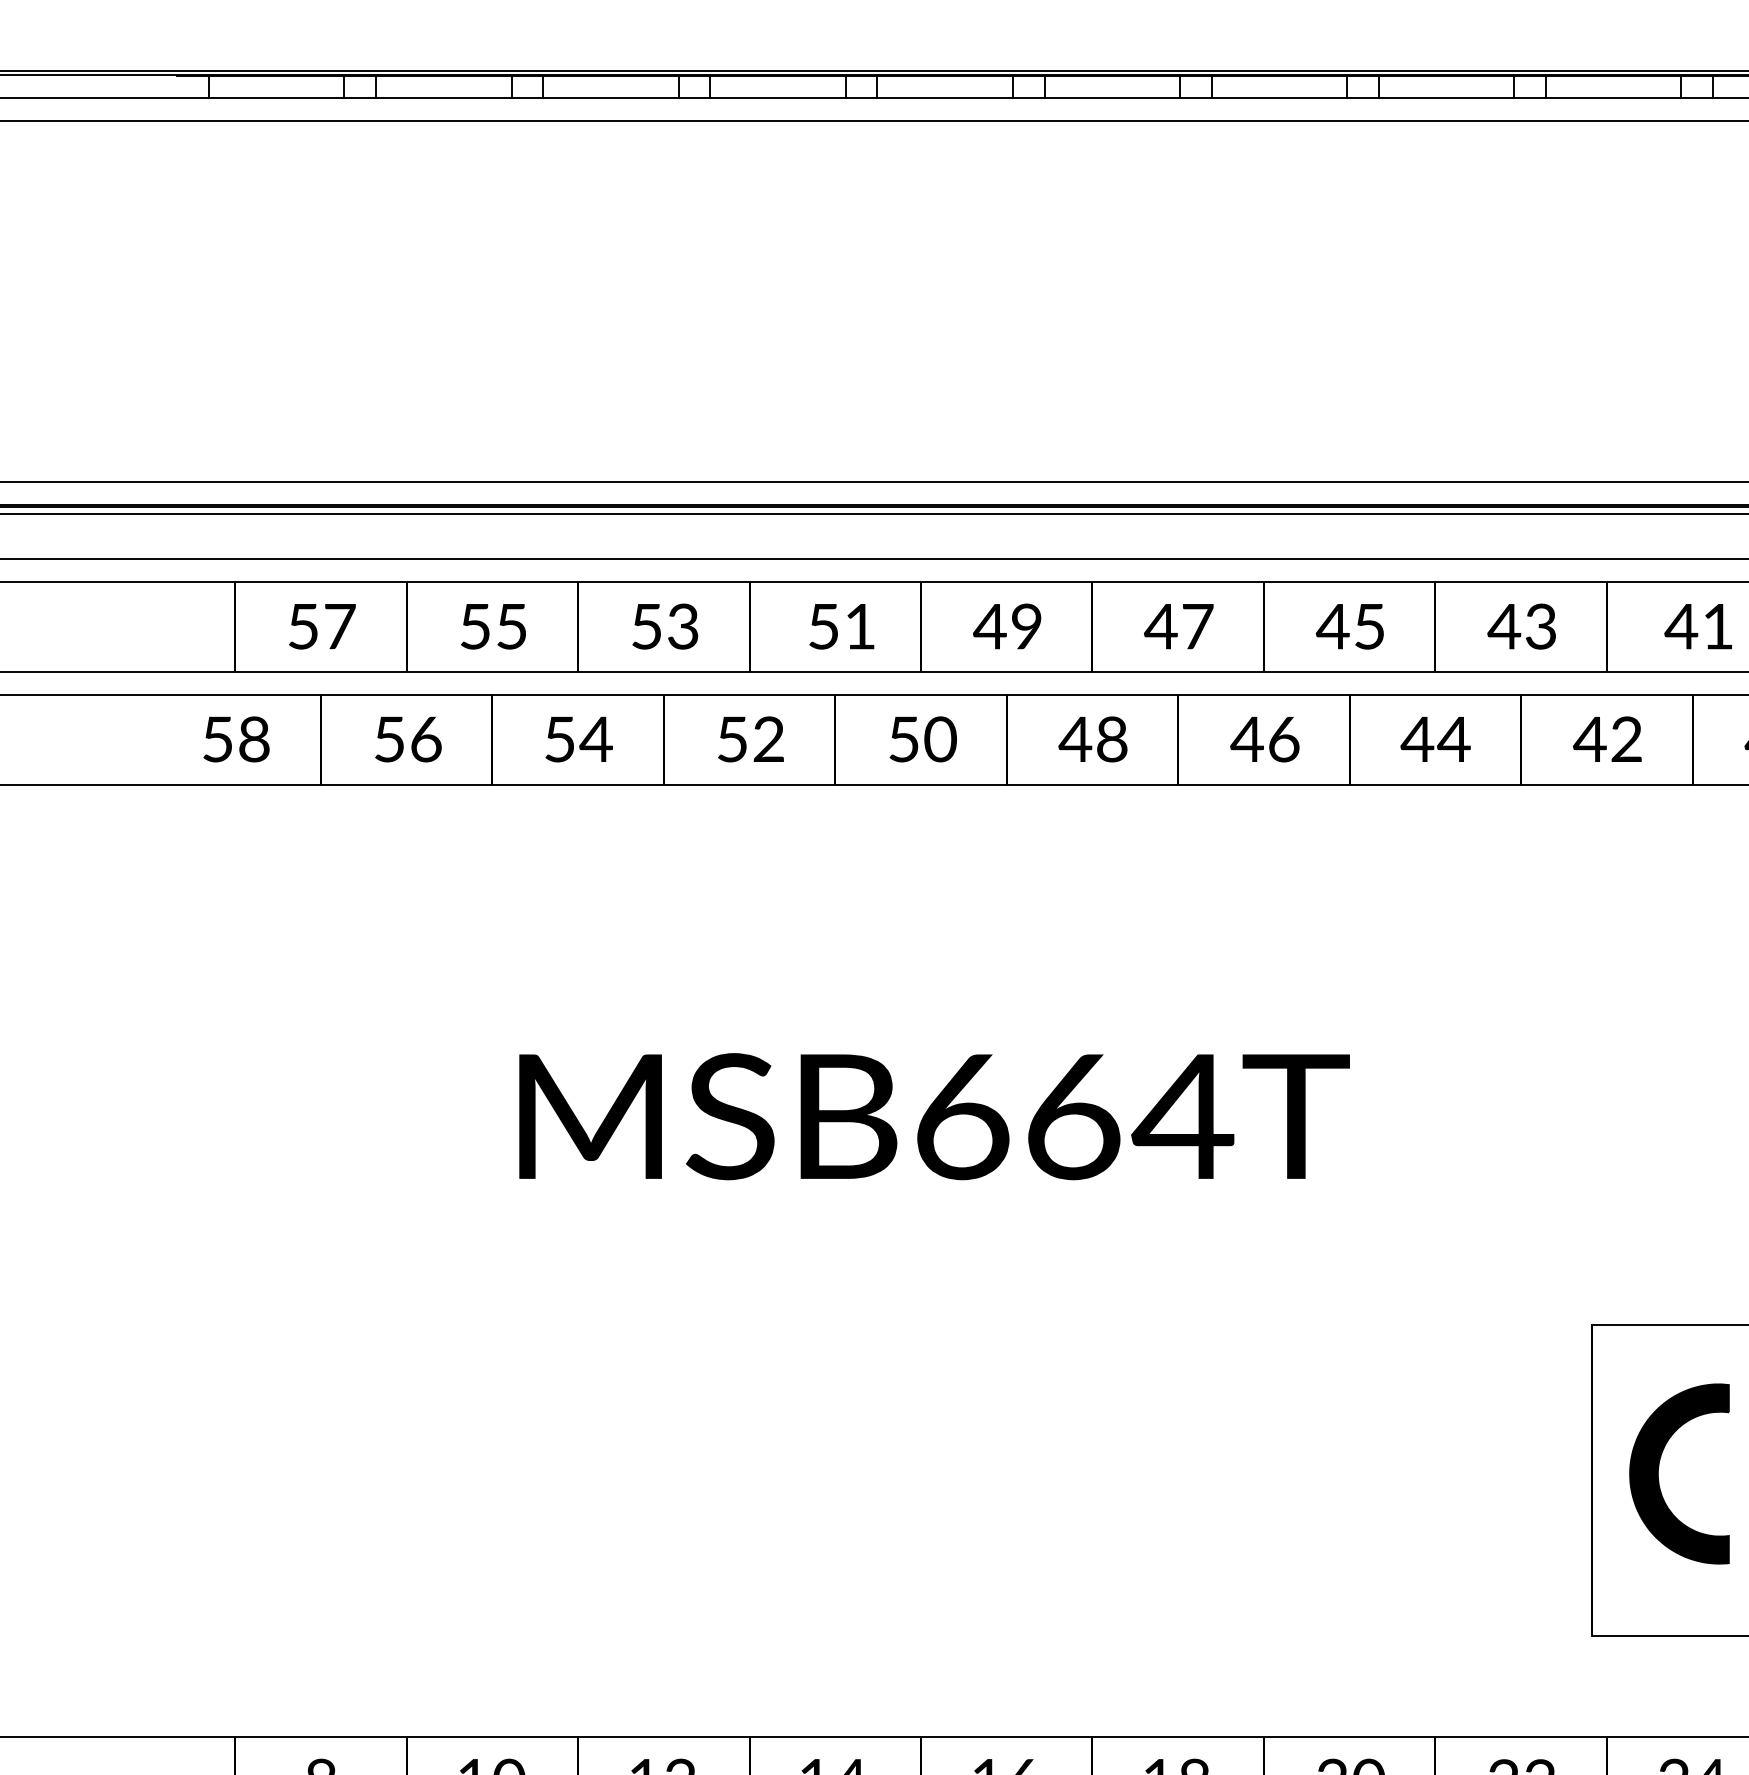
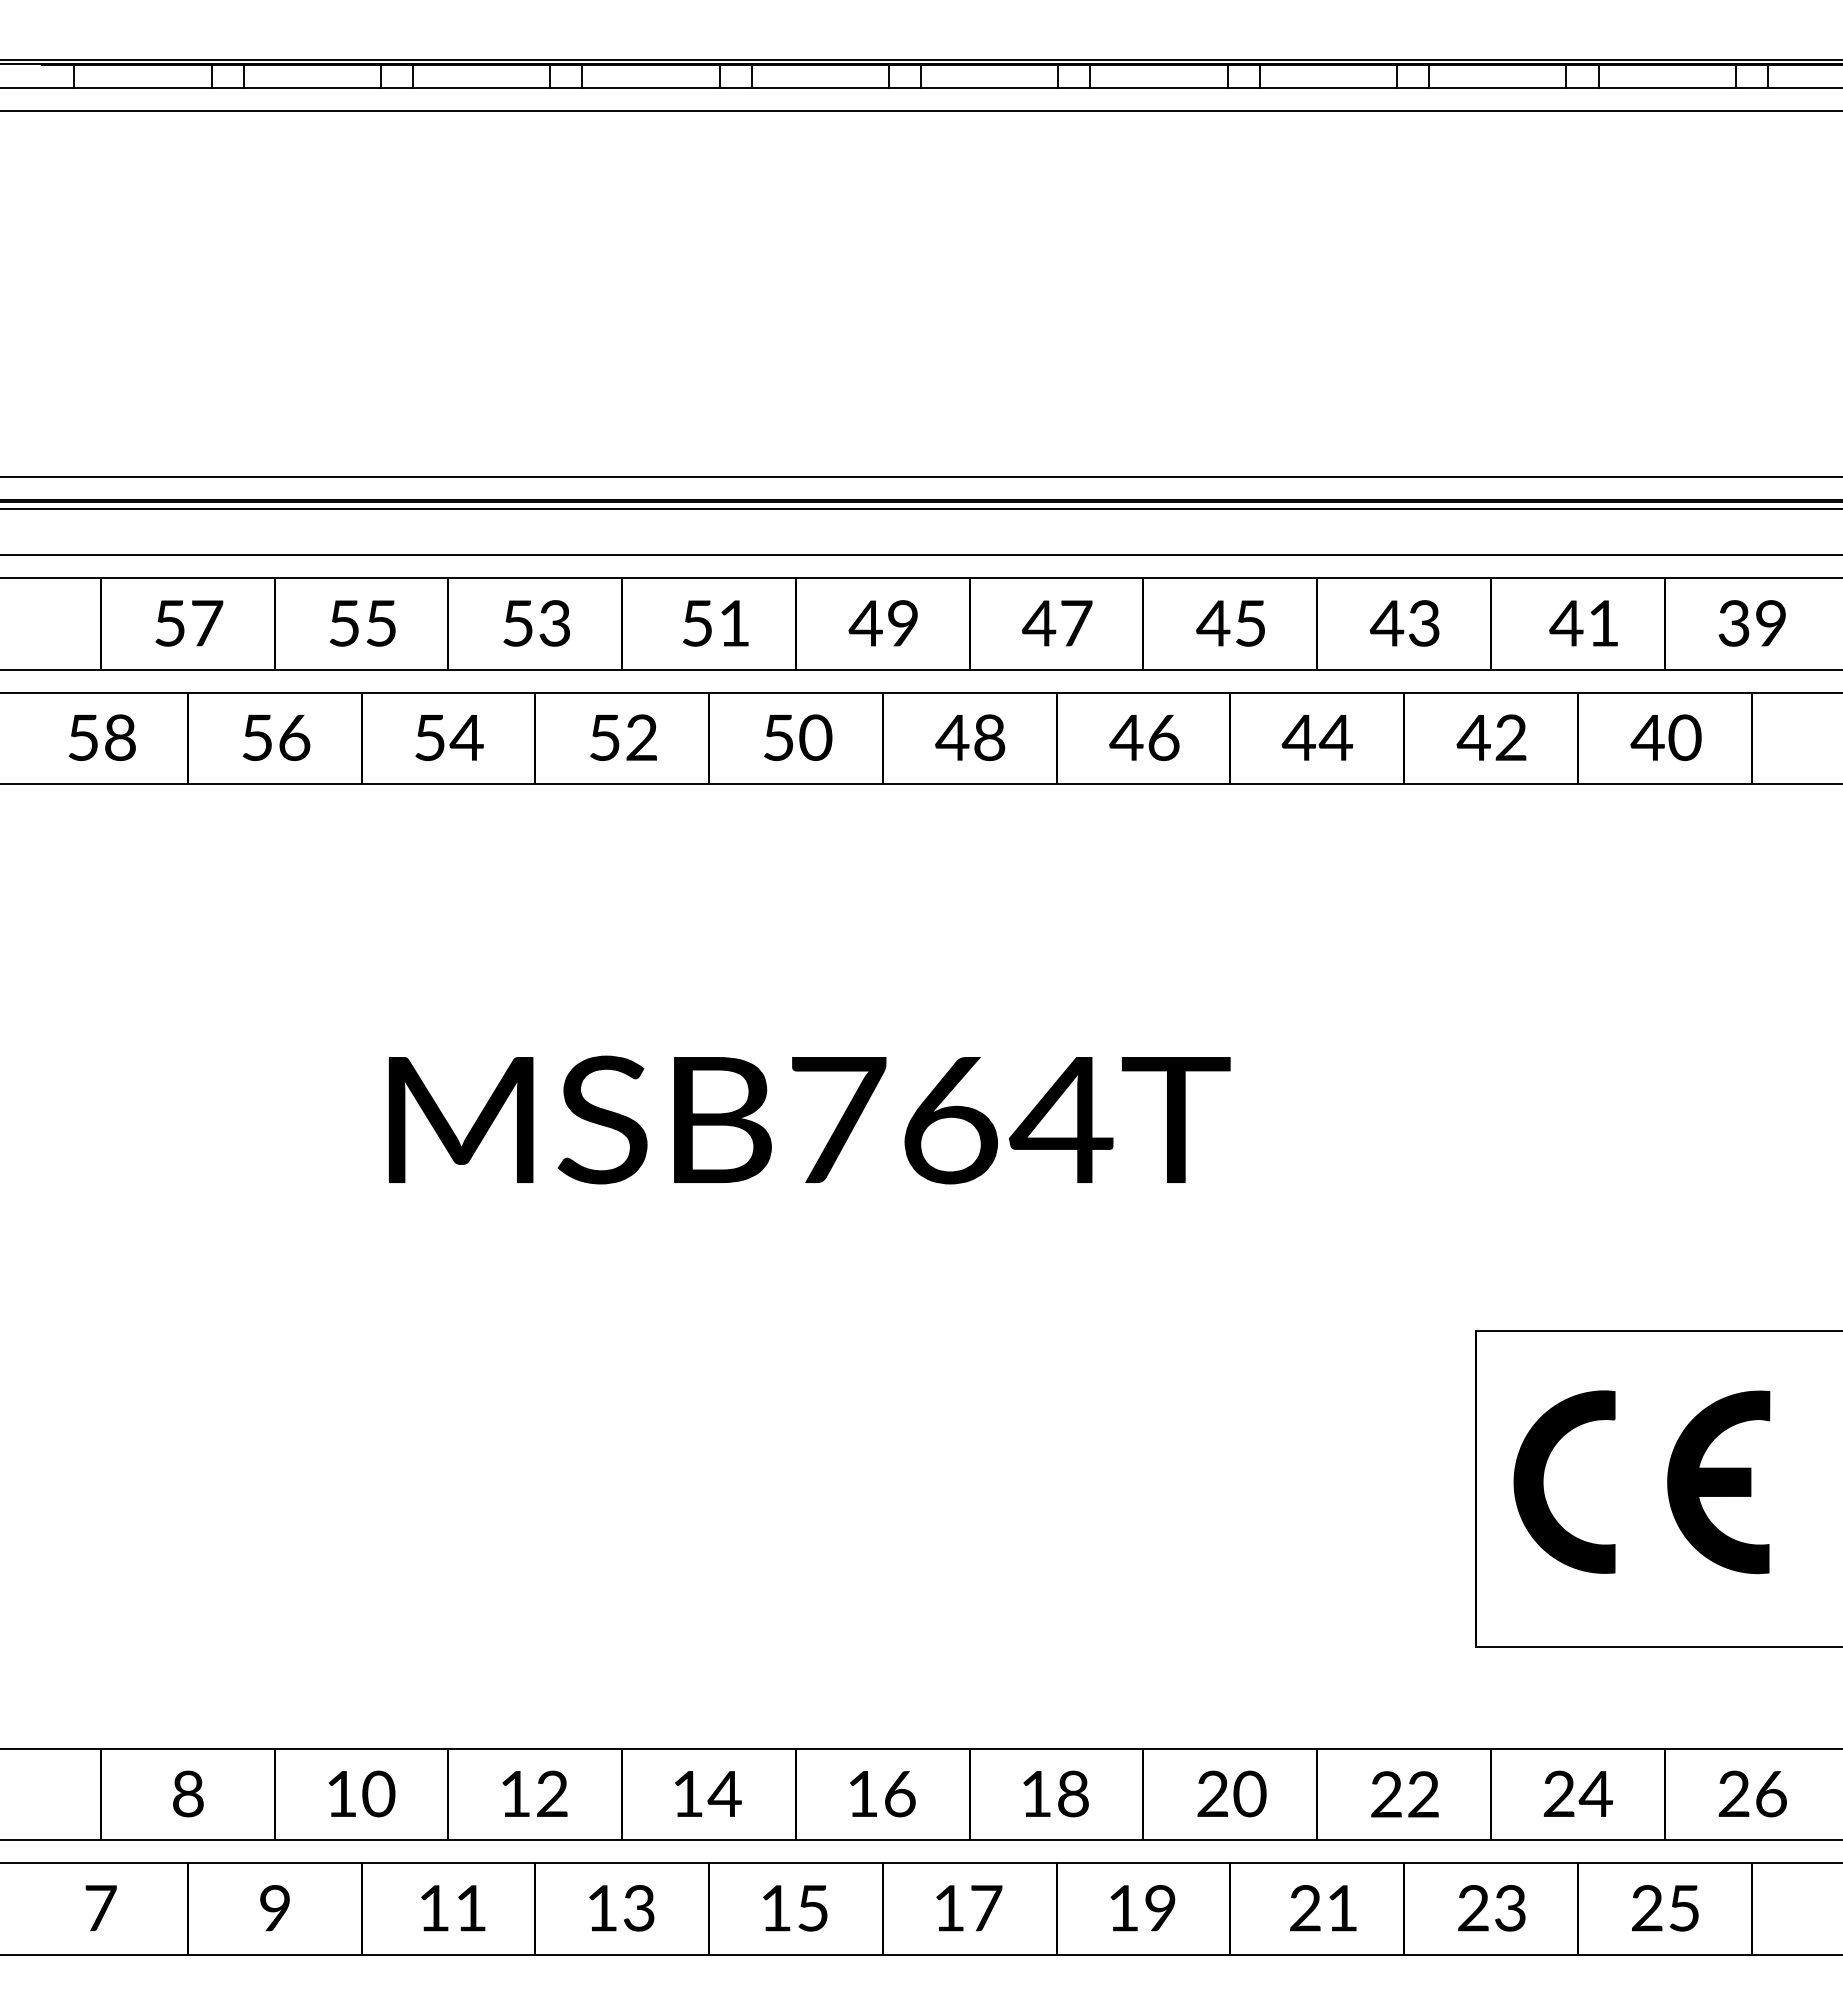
text: (963, 1117) -> (839, 1120), MSB664T -> MSB764T

